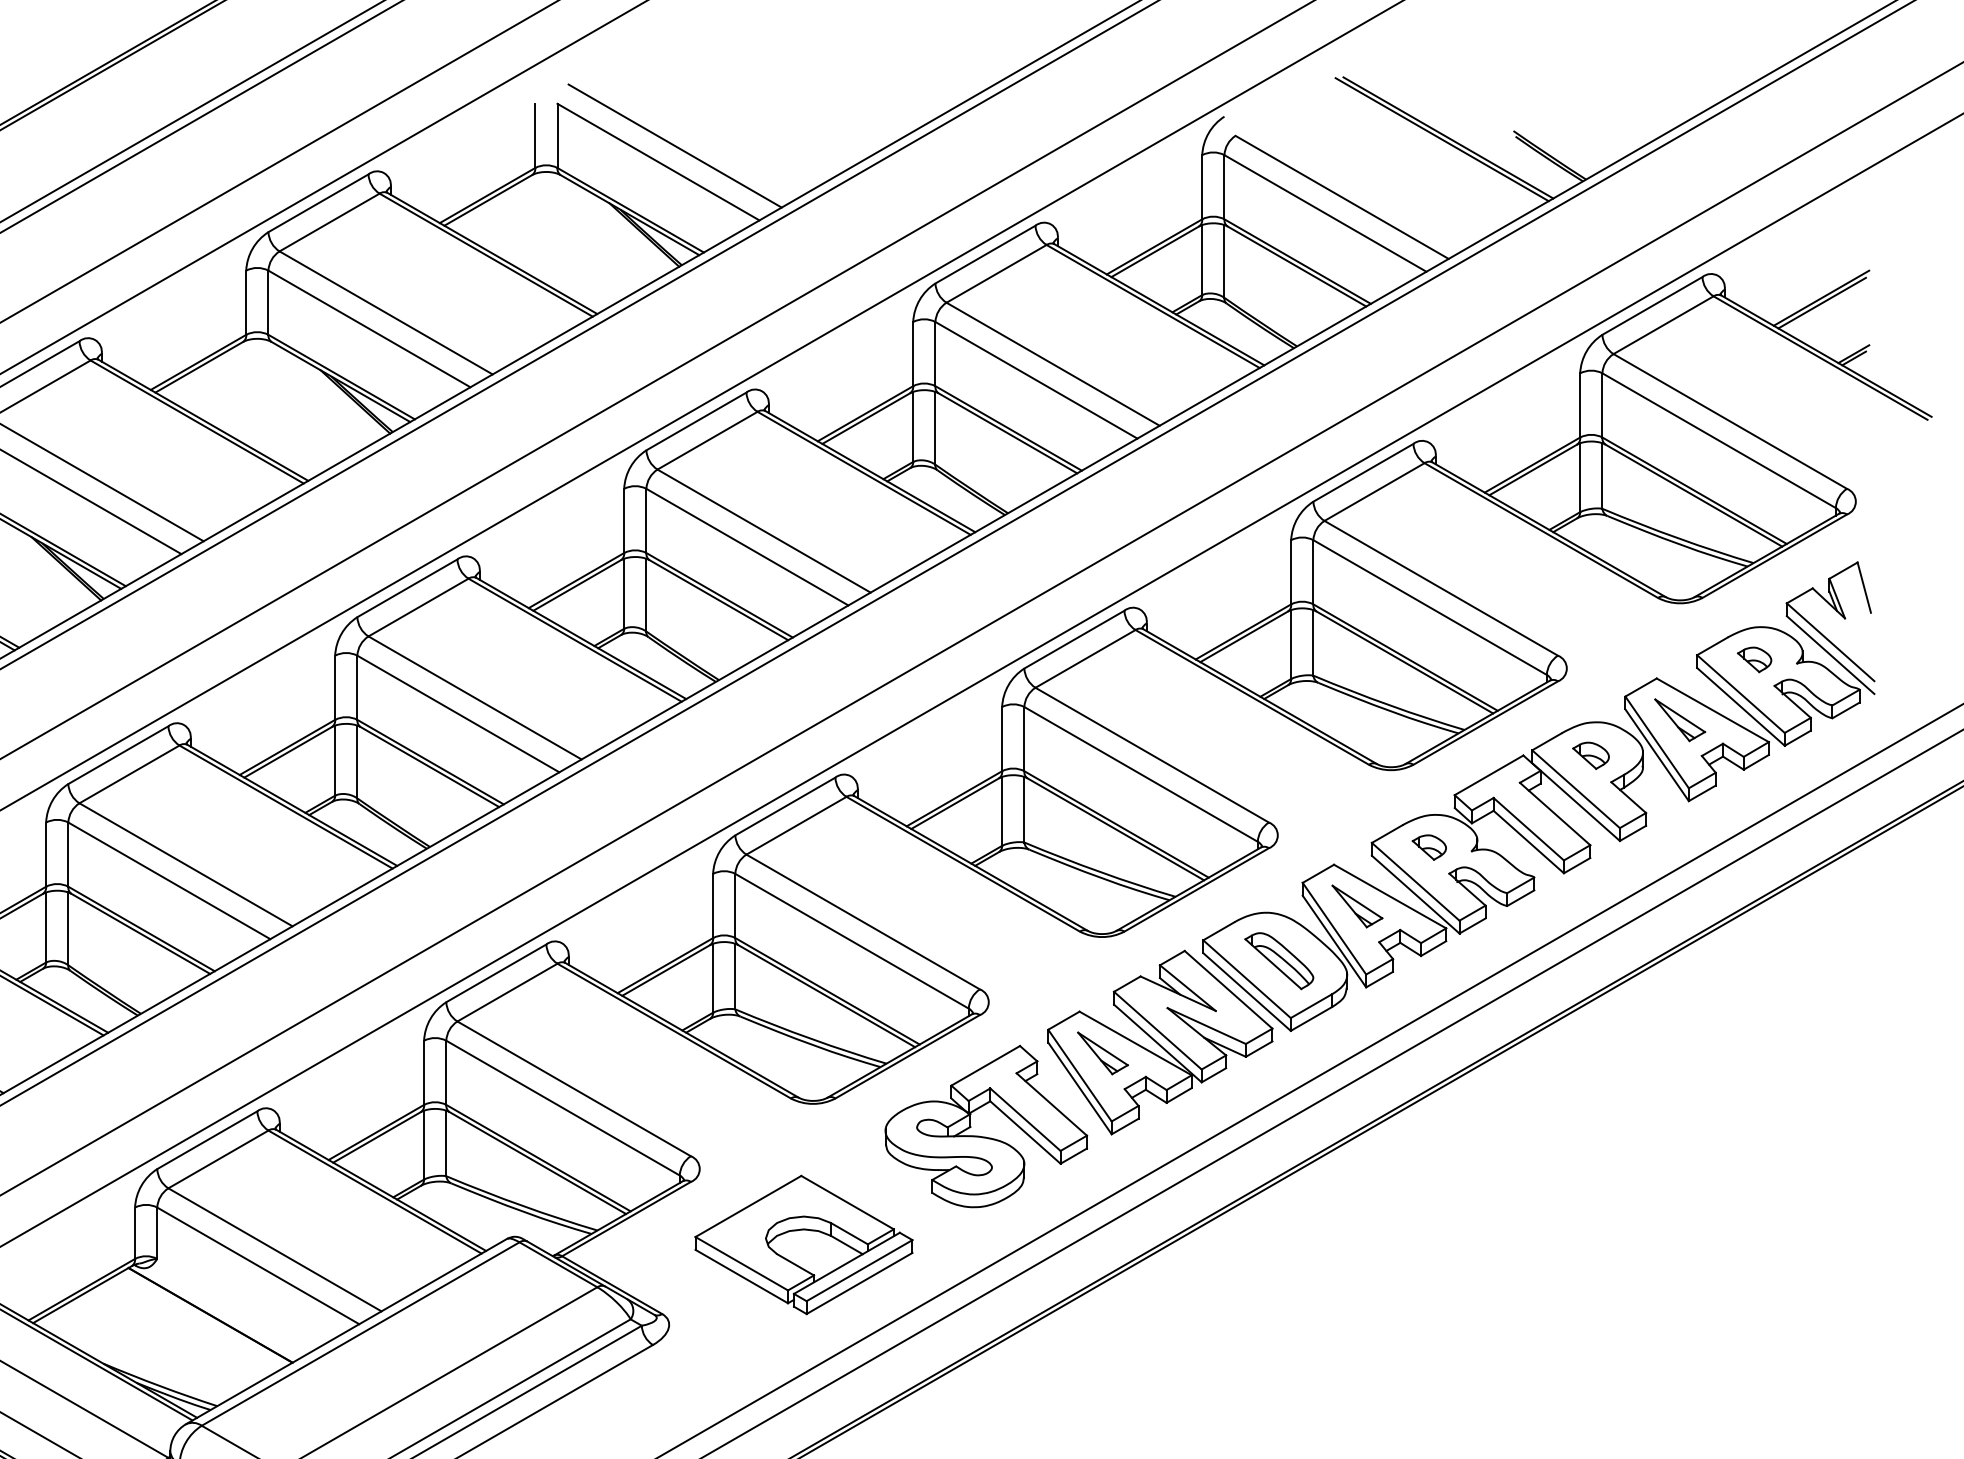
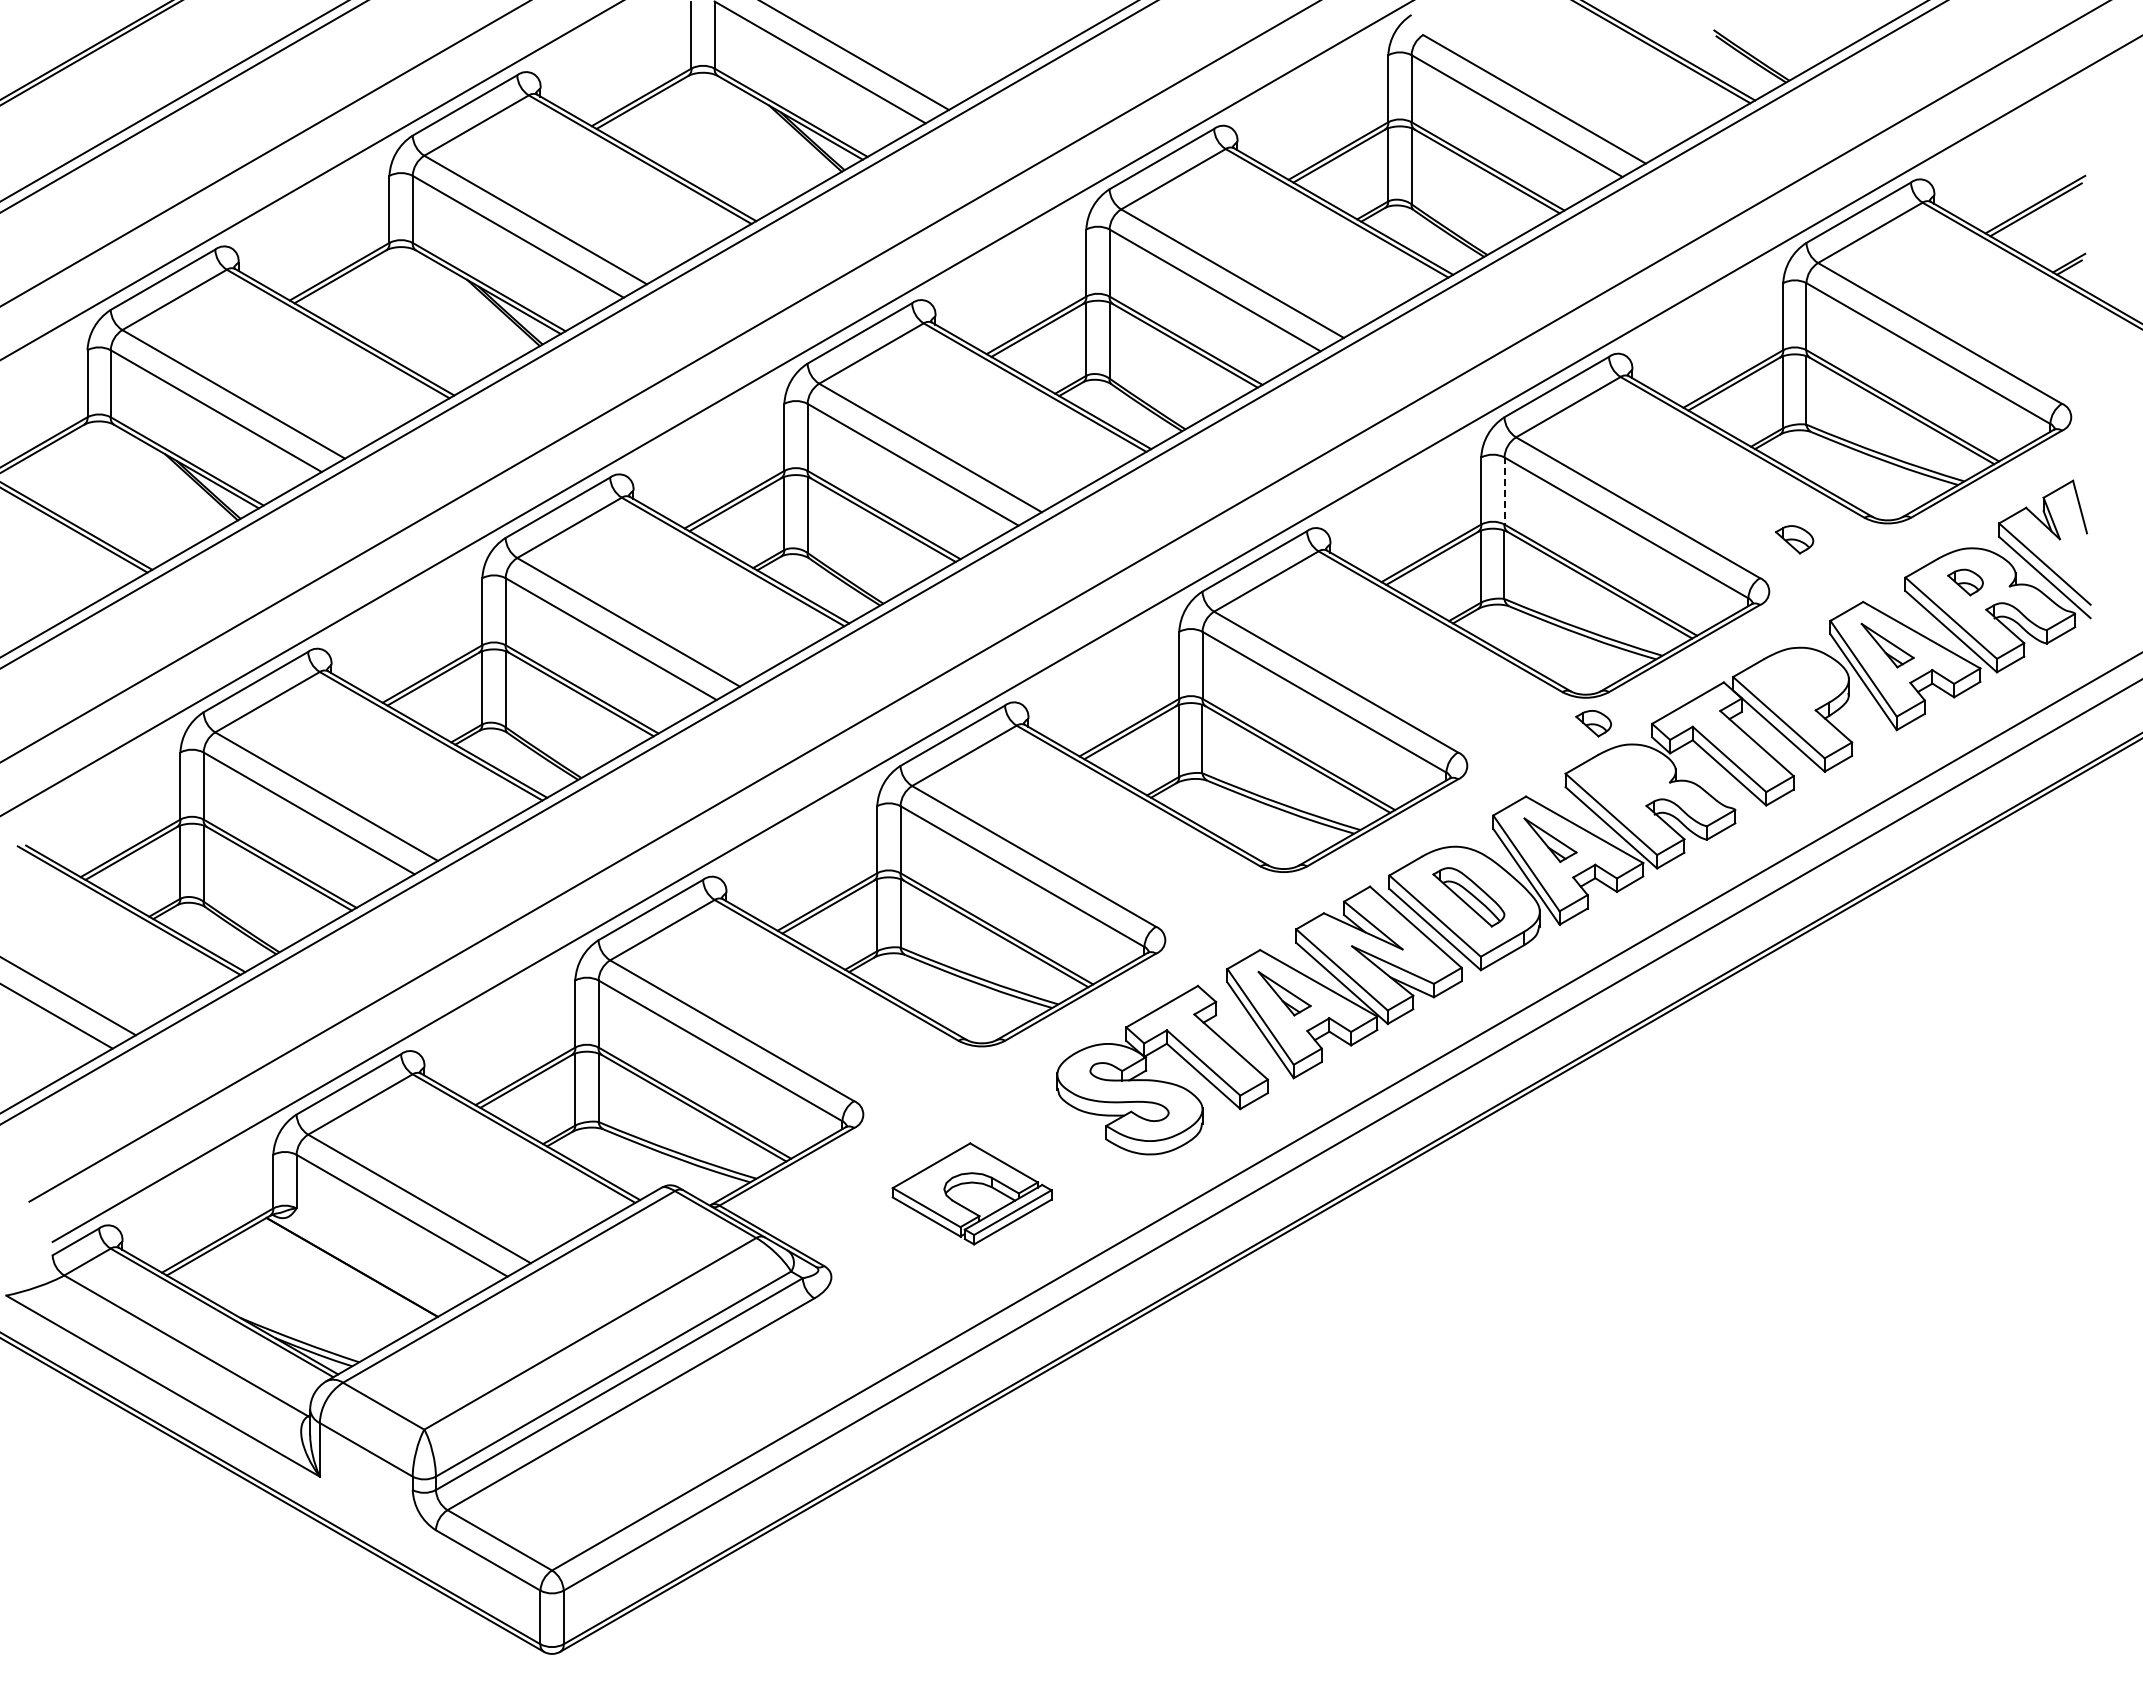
line: (1313, 572) -> (1504, 491), solid -> dashed
part: (1590, 755) -> (1794, 539), moved
part: (1429, 847) -> (1593, 723), moved
part: (803, 1244) -> (971, 1193), size x0.7

